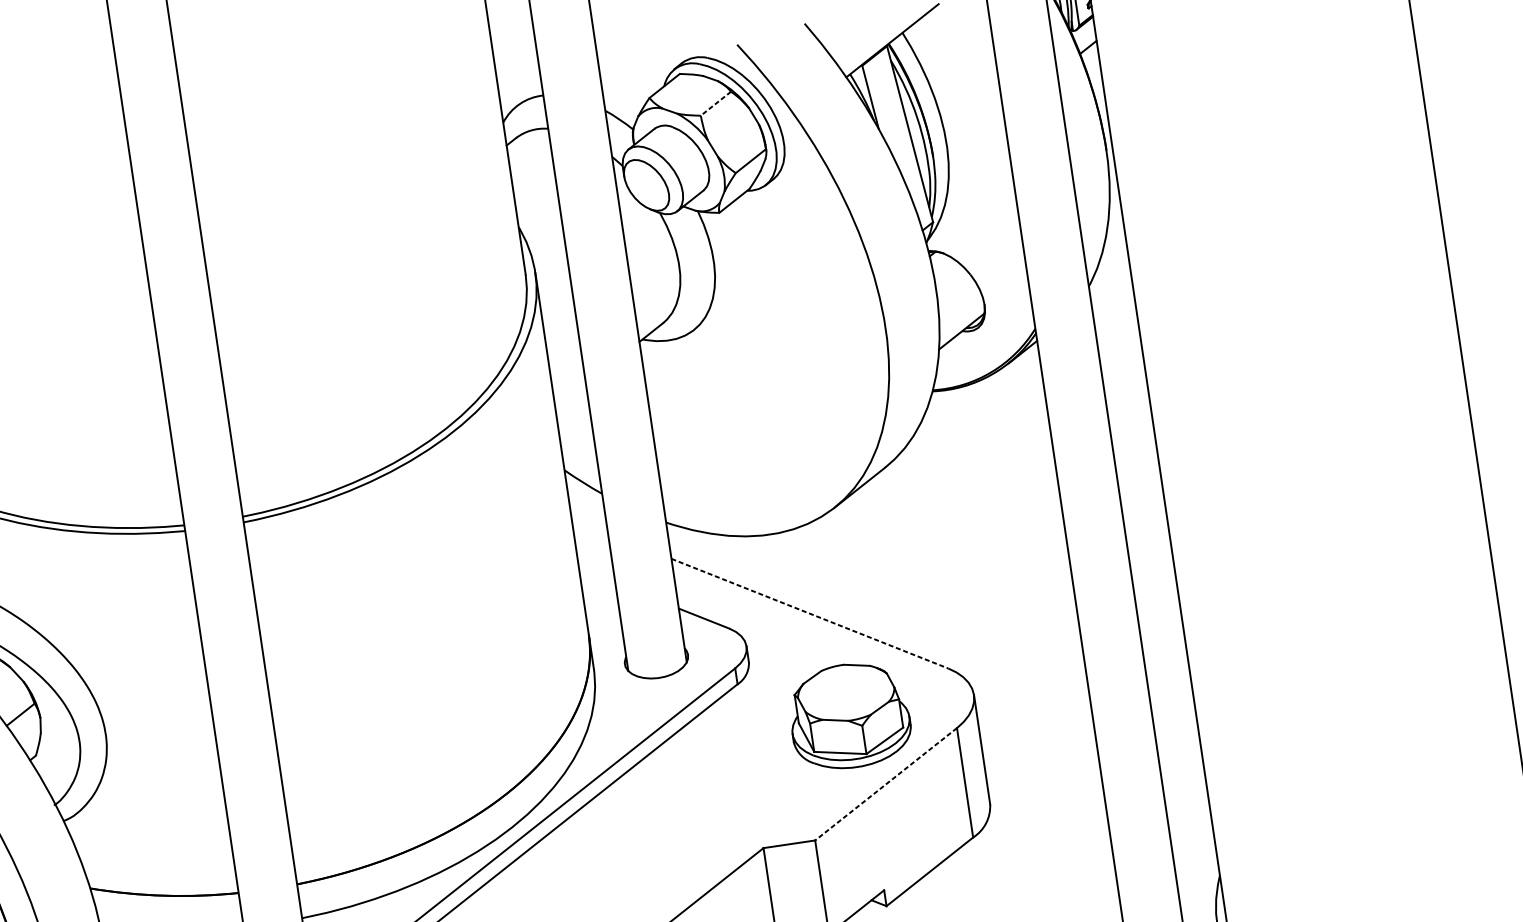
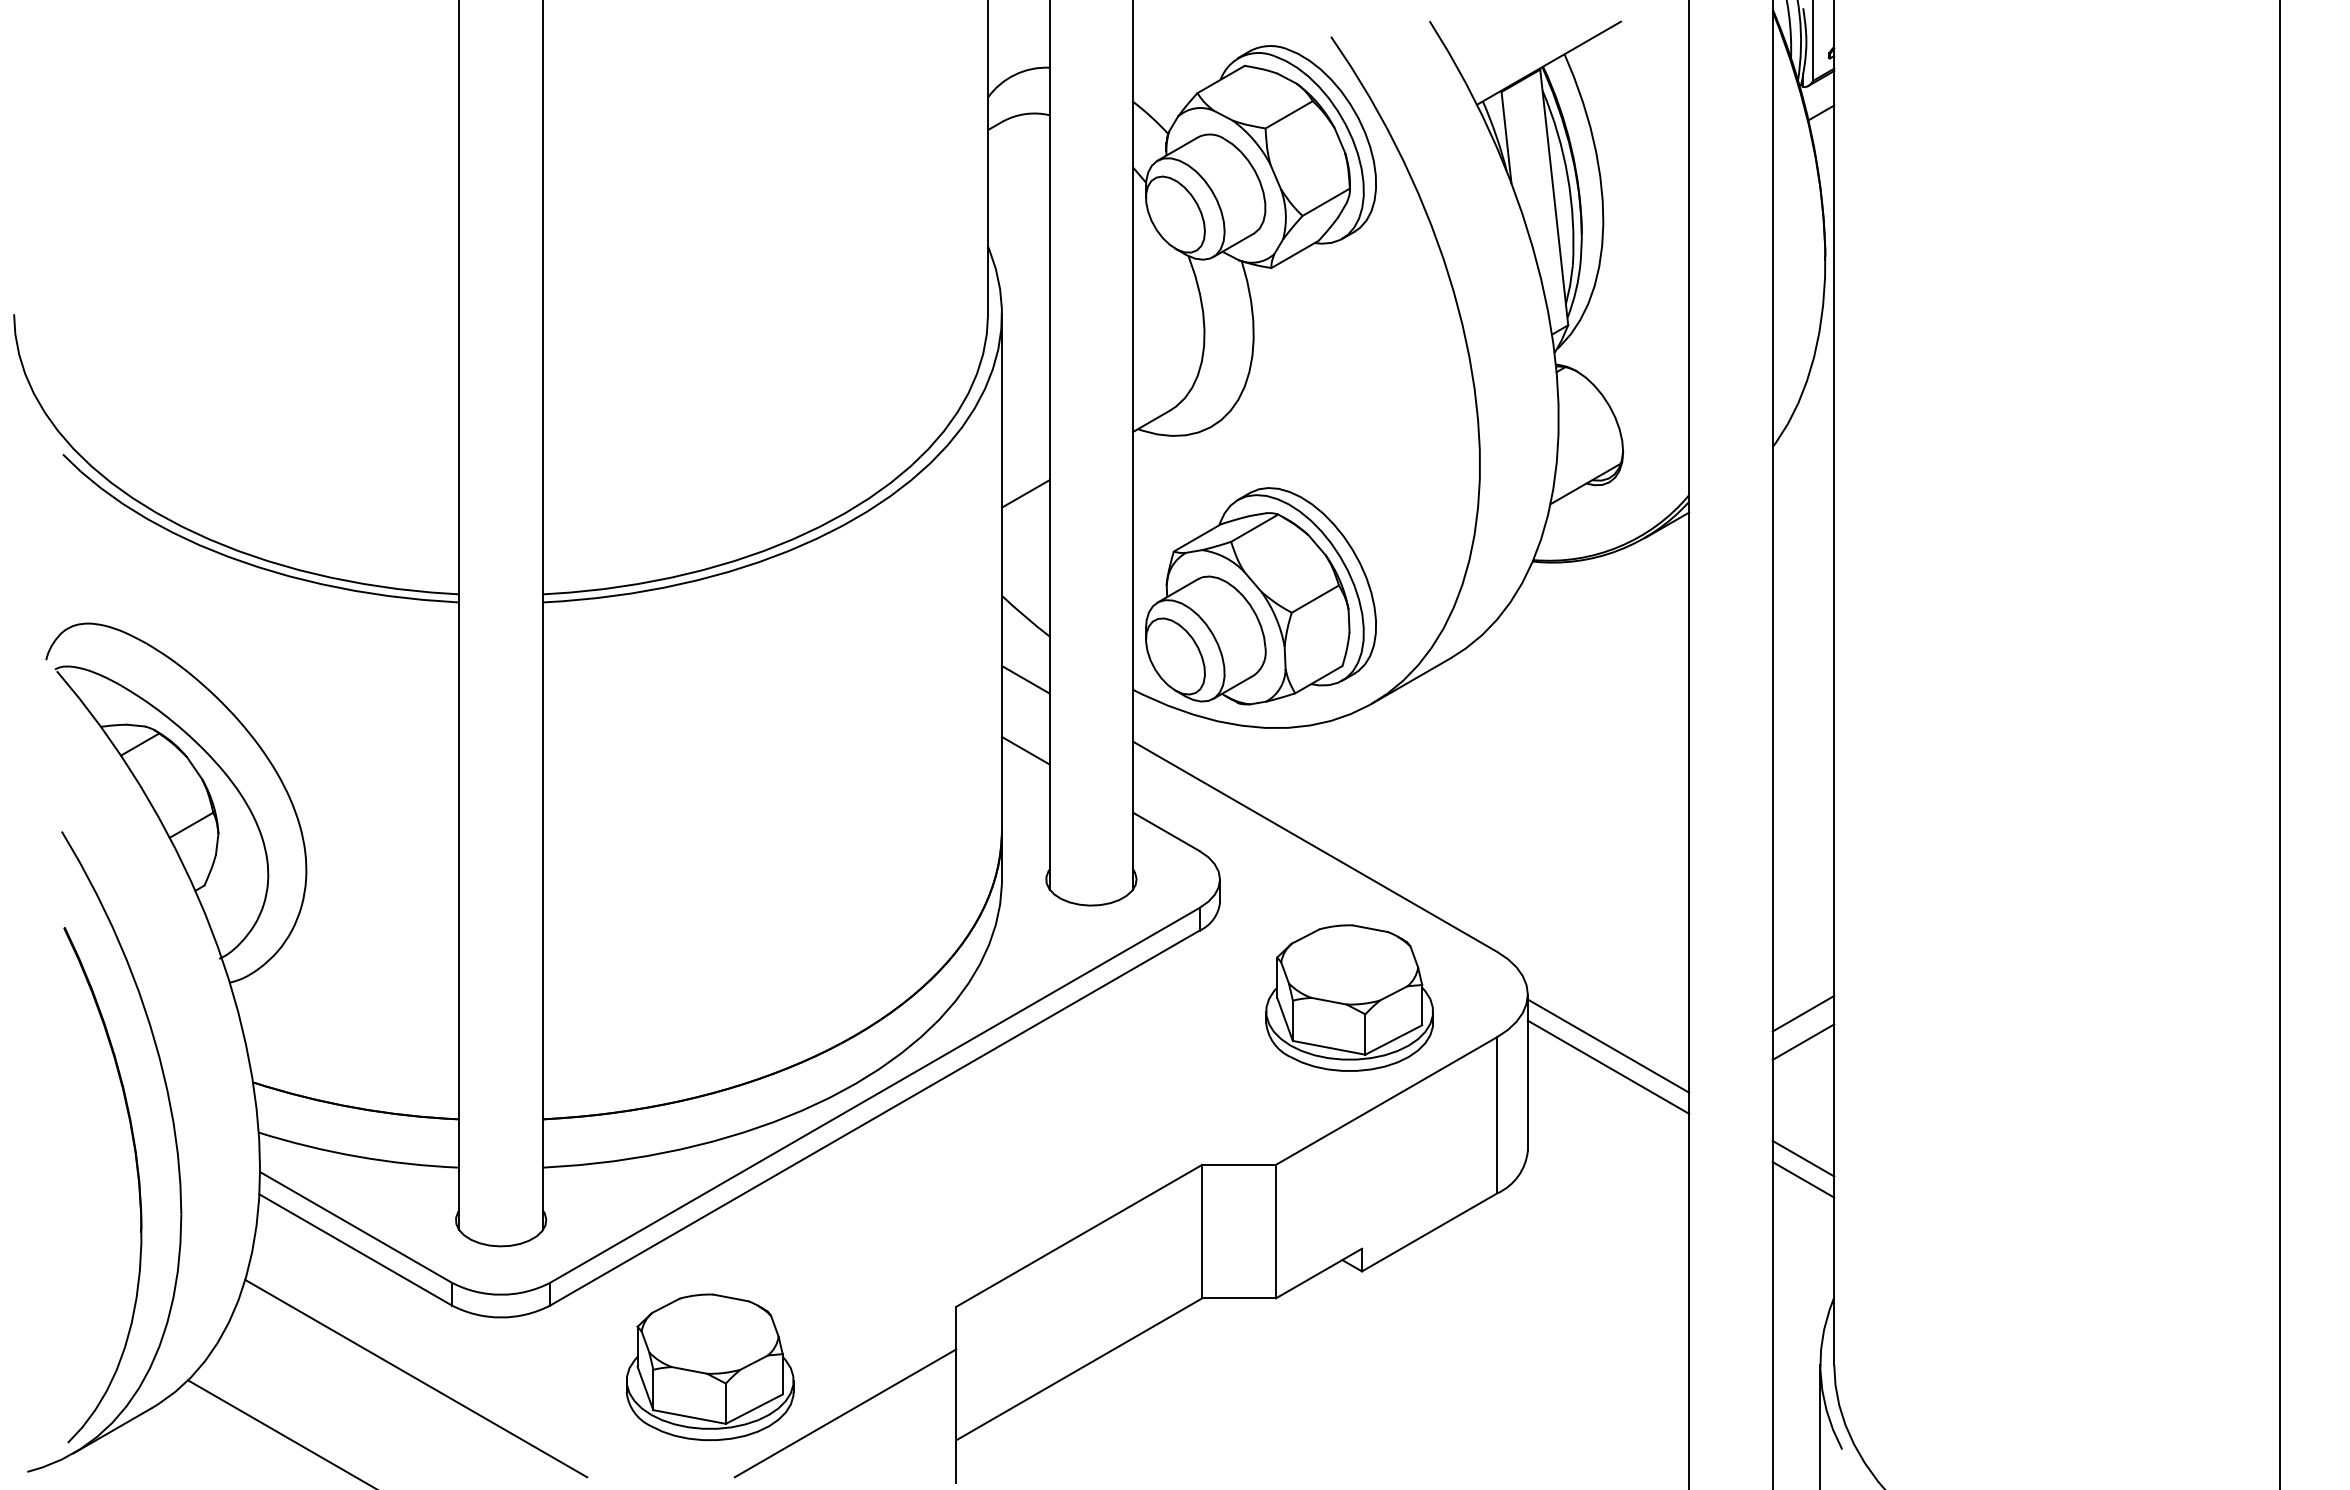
line: (715, 104) -> (1288, 115), dashed -> solid
line: (570, 396) -> (1025, 493), added
part: (745, 444) -> (1260, 596), added
line: (589, 526) -> (1025, 679), added
line: (596, 576) -> (1025, 750), added
line: (810, 614) -> (1315, 847), dashed -> solid
line: (1169, 679) -> (1803, 1013), added
line: (1171, 699) -> (1803, 1041), added
line: (1035, 722) -> (1608, 1045), added
line: (1037, 737) -> (1608, 1066), added
line: (1184, 781) -> (1803, 1158), added
line: (886, 784) -> (1386, 1101), dashed -> solid
line: (1186, 796) -> (1803, 1179), added

